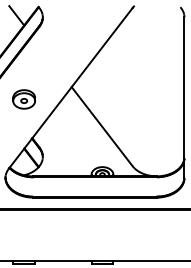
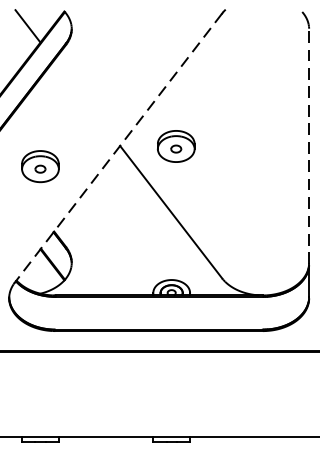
part: (105, 87) -> (176, 146), added
line: (184, 87) -> (309, 146), solid -> dashed
line: (70, 88) -> (118, 148), solid -> dashed

